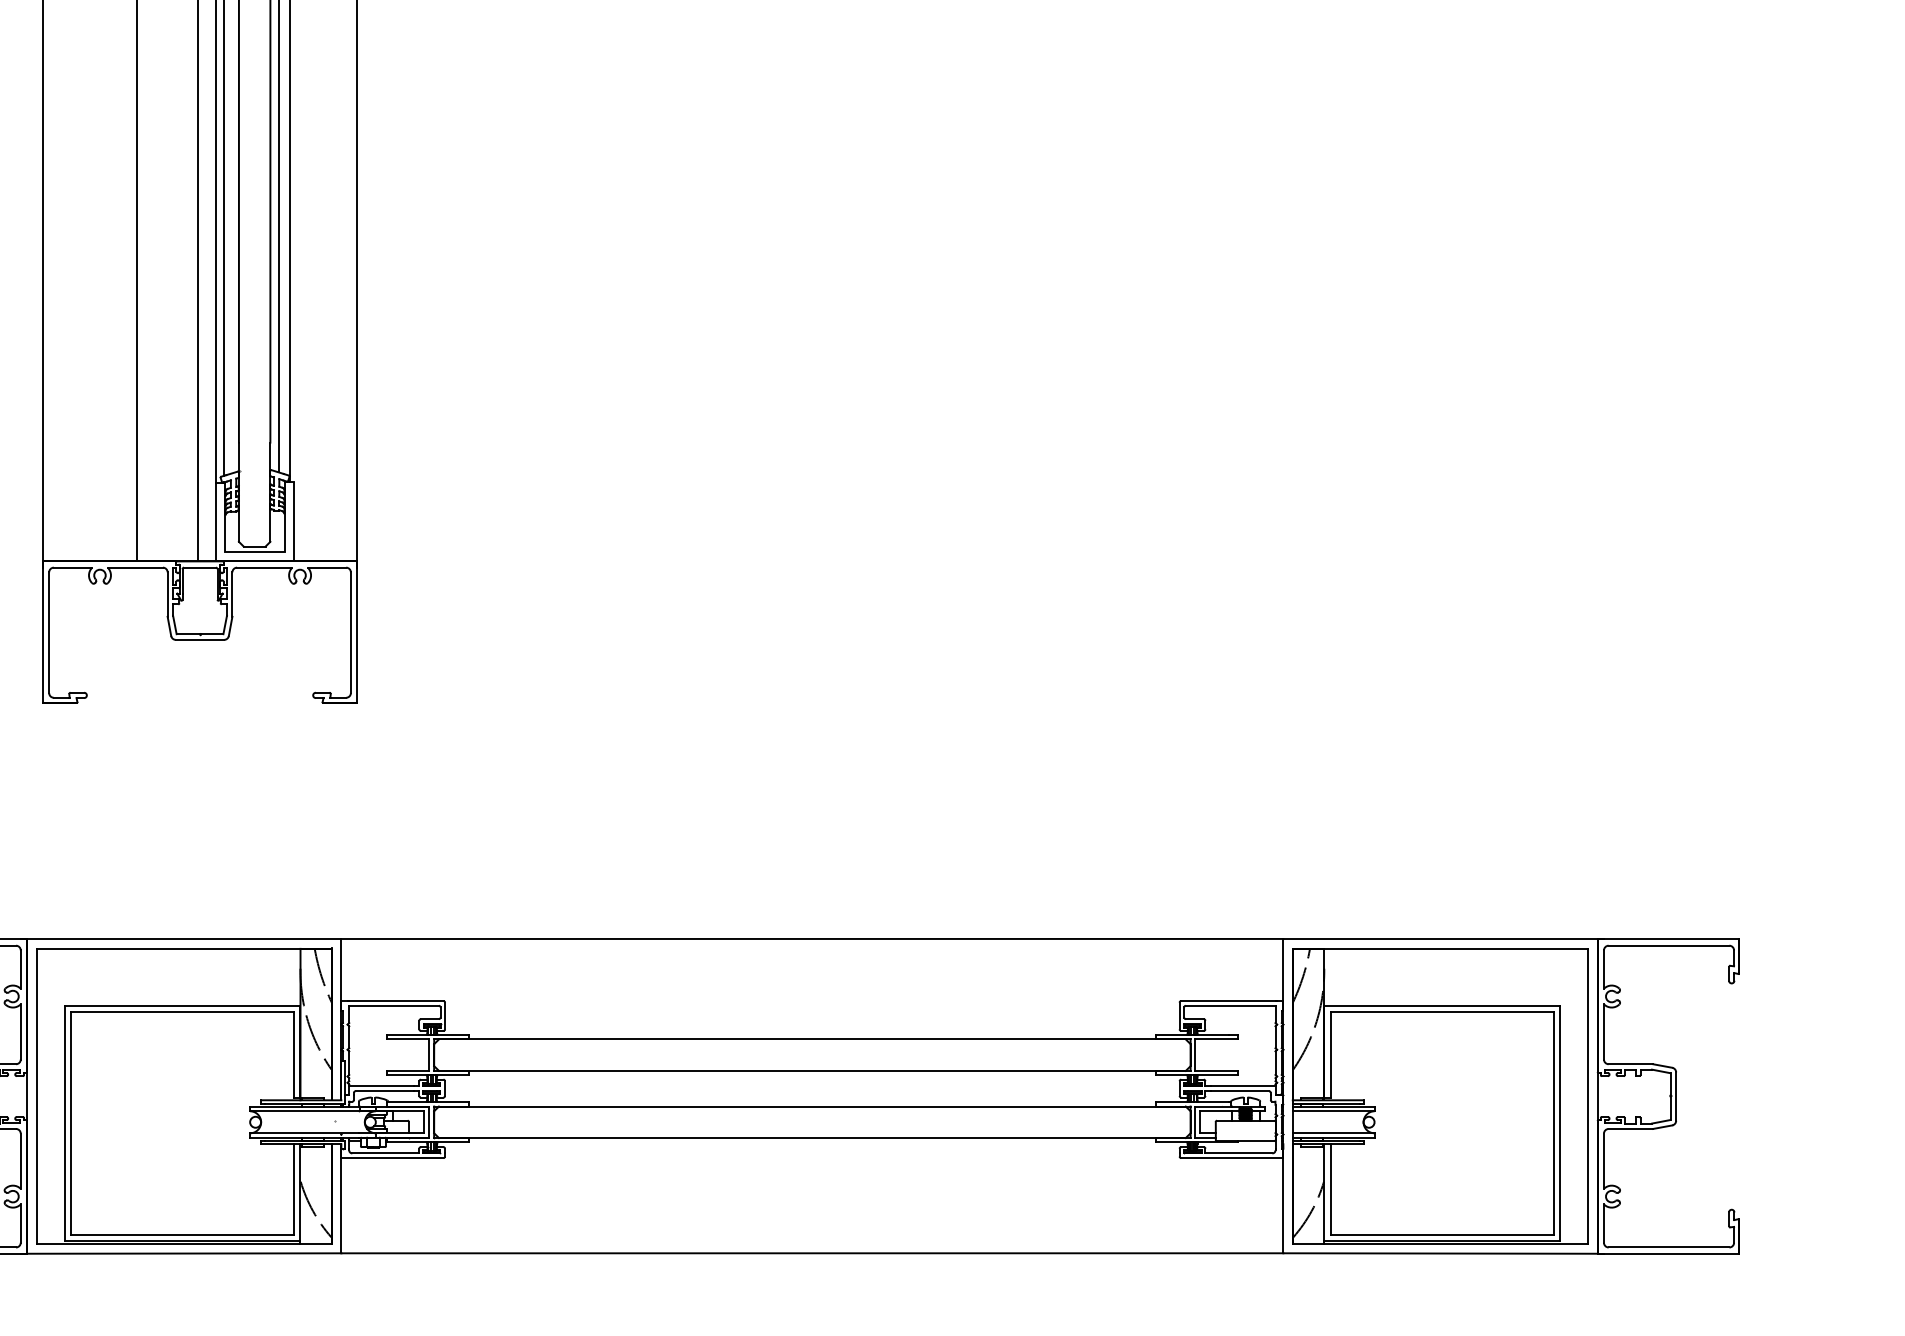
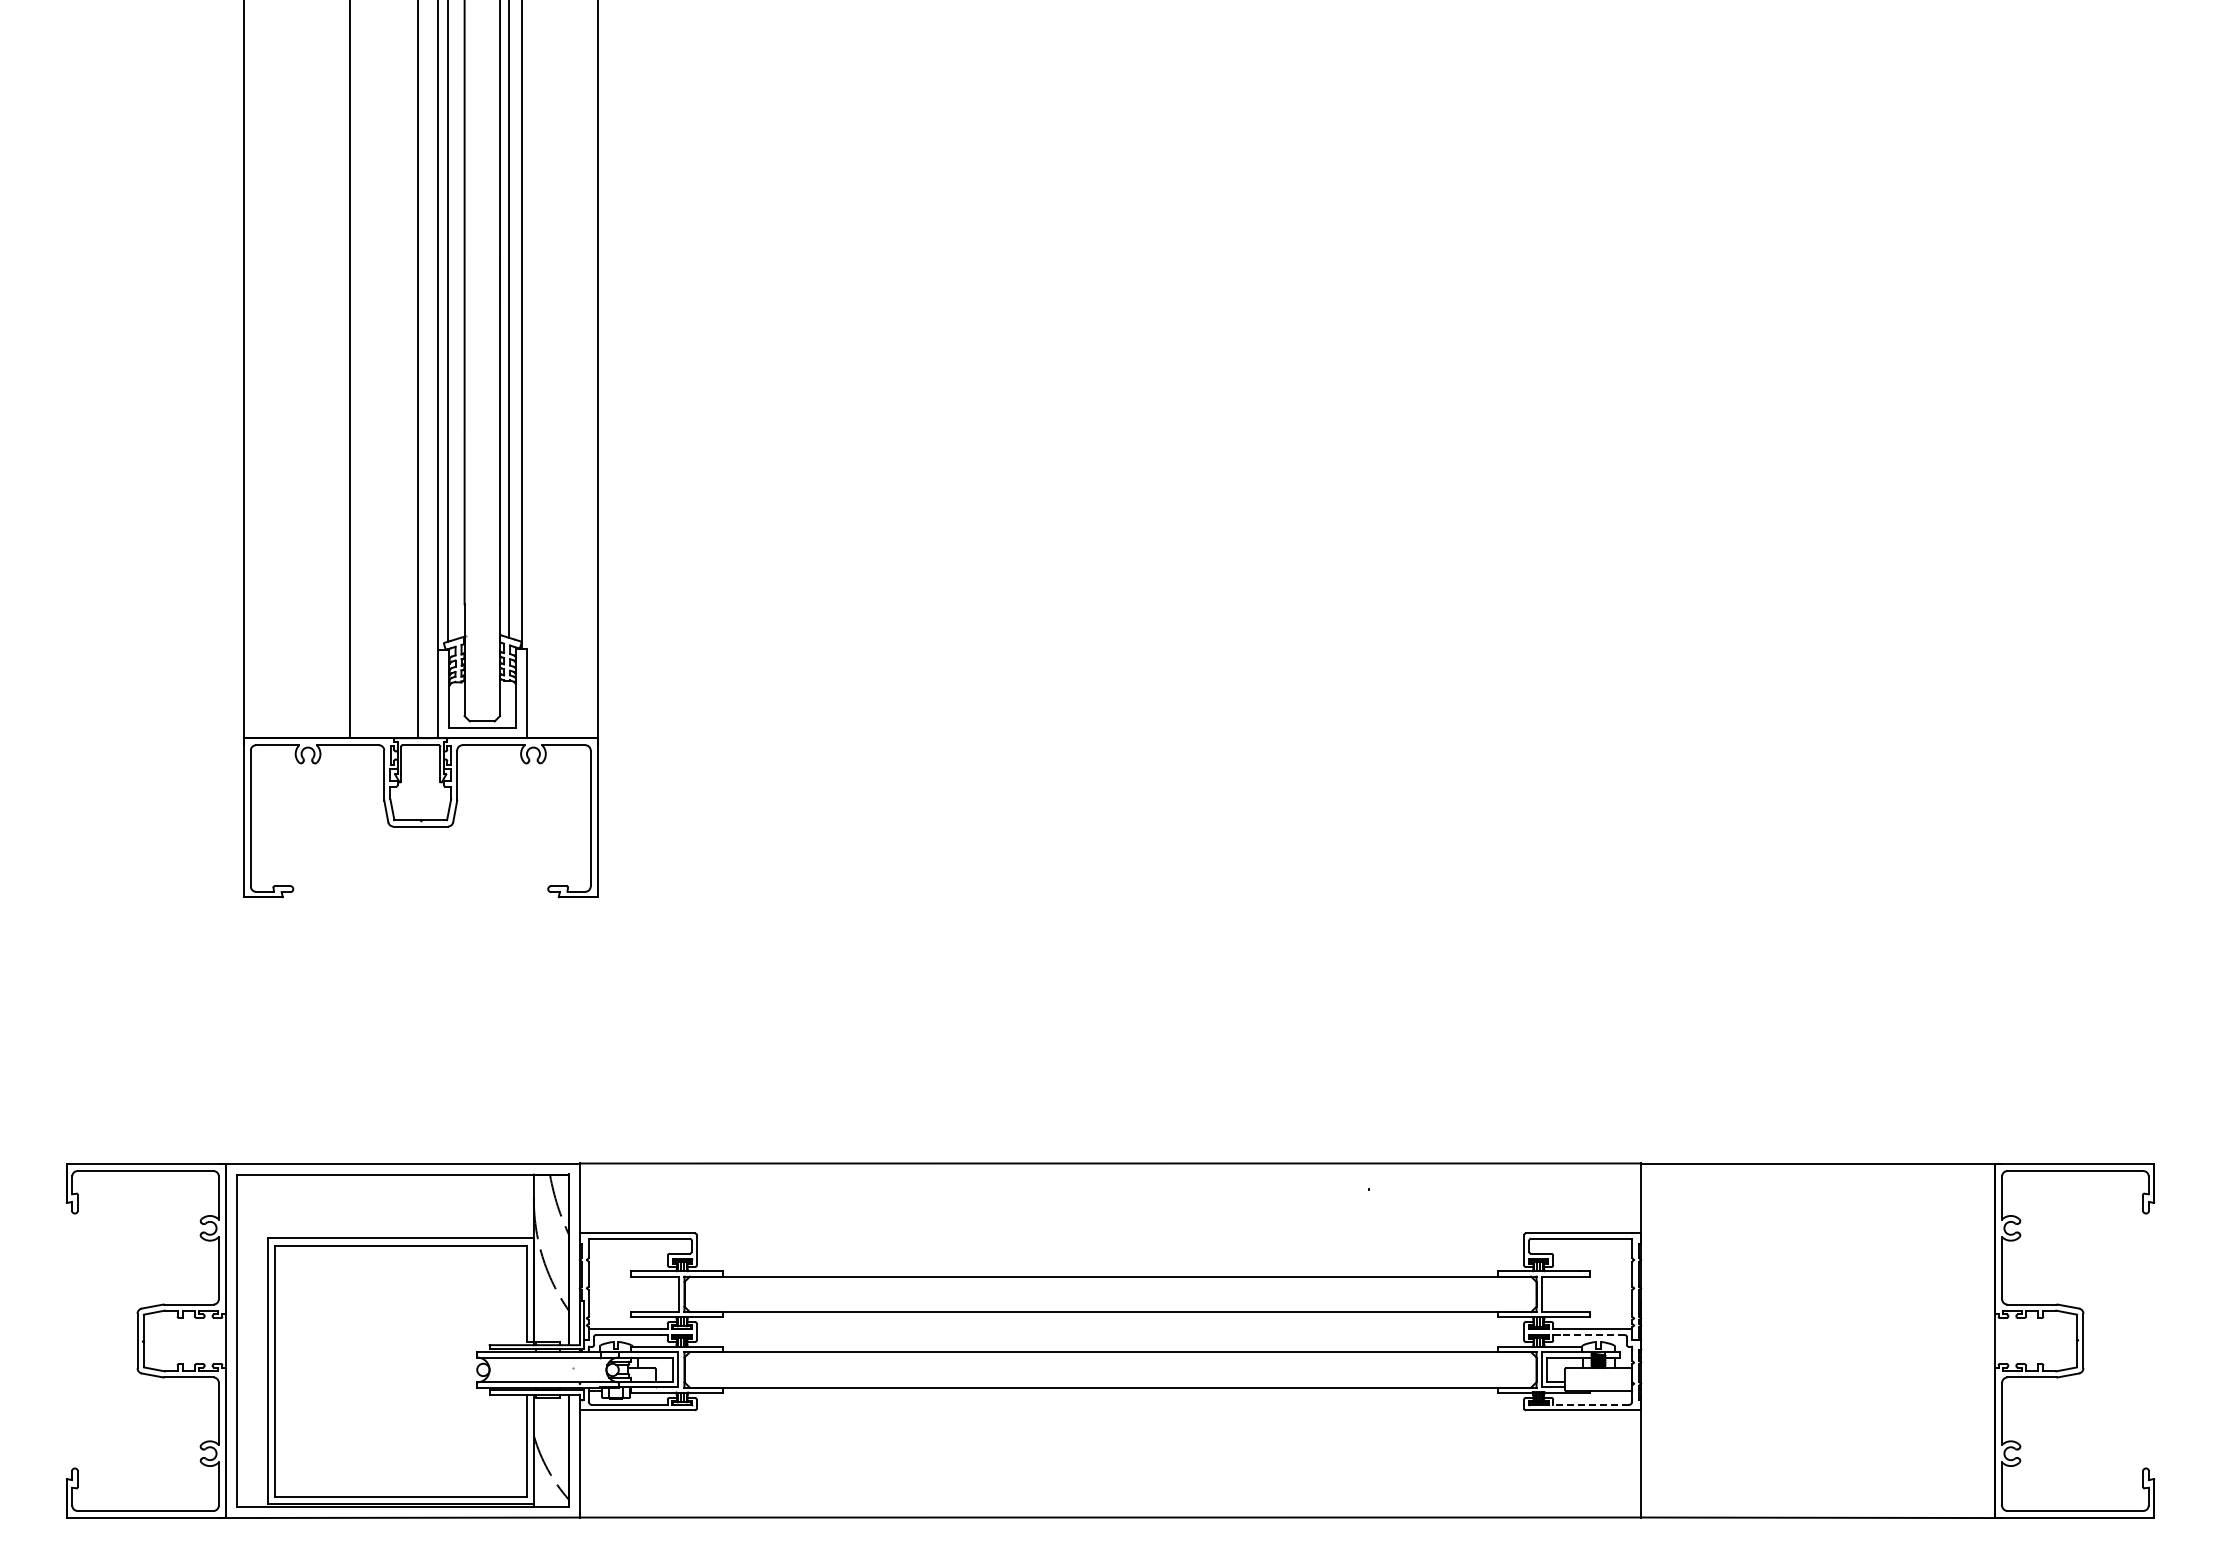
line: (1240, 1091) -> (1592, 1335), solid -> dashed
part: (1440, 1096) -> (1817, 1340), removed
line: (1238, 1153) -> (1590, 1405), solid -> dashed

